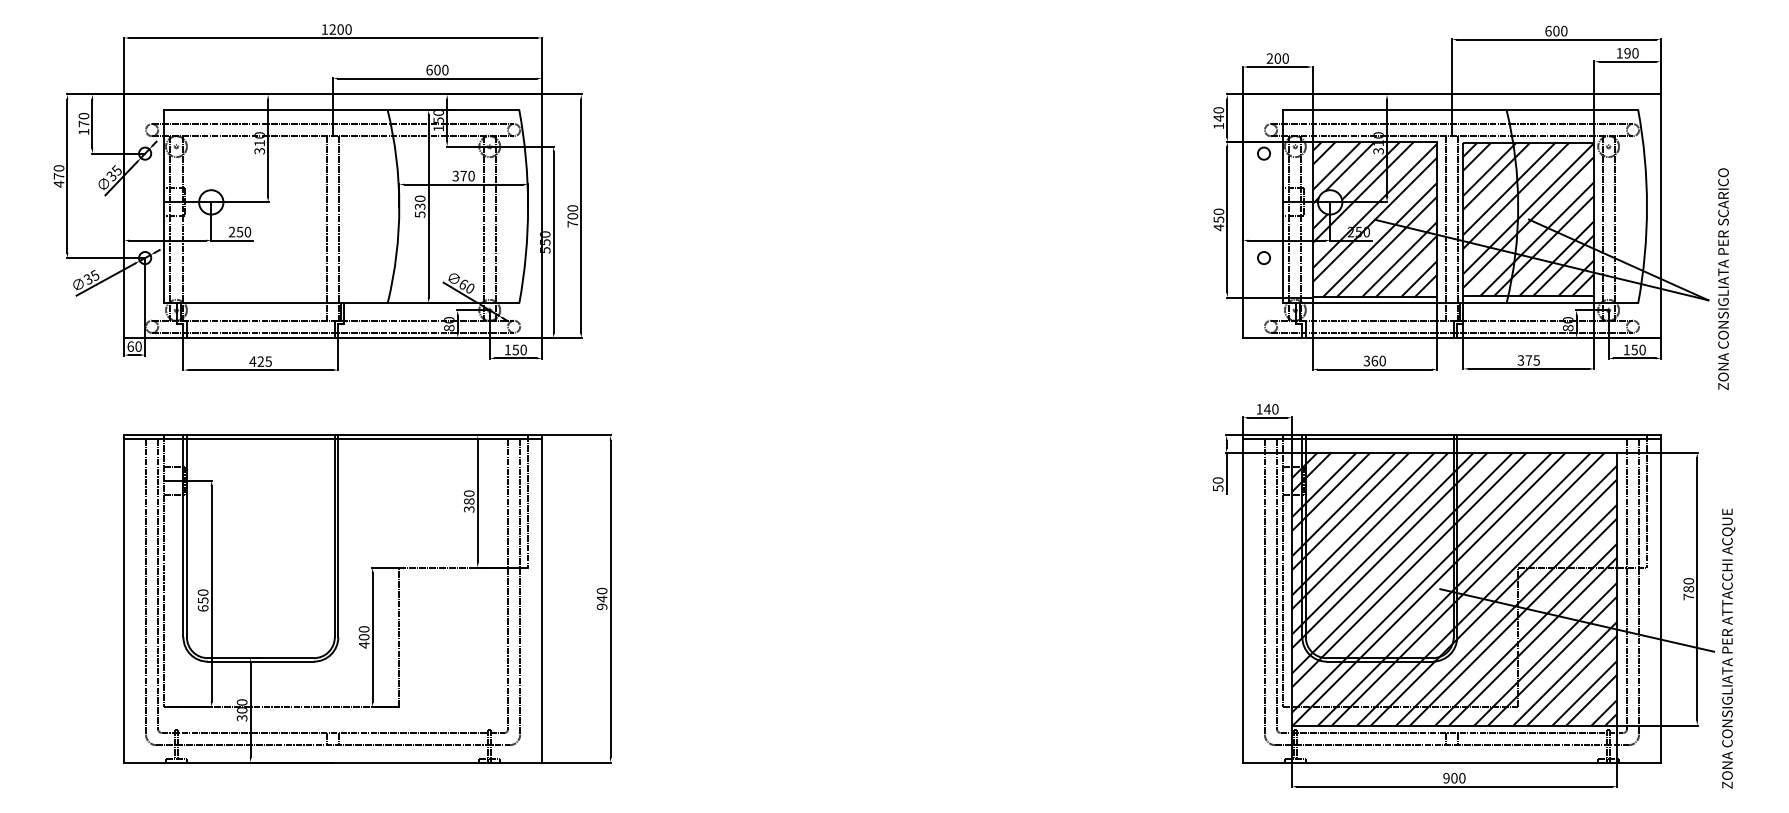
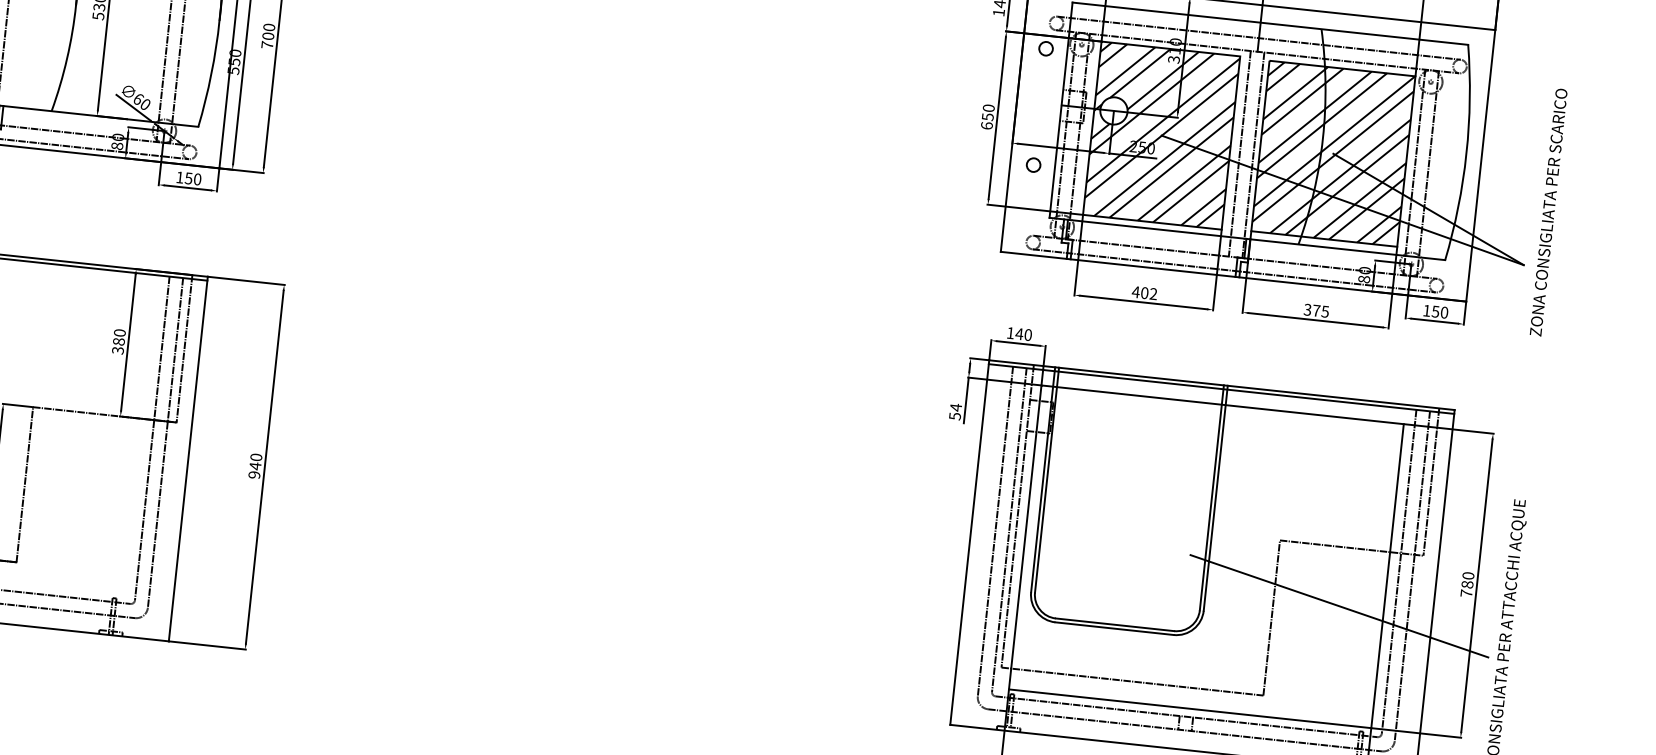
text: (1218, 227) -> (986, 125), 450 -> 650
text: (1723, 279) -> (1548, 212), moved
text: (1374, 360) -> (1144, 292), 360 -> 402
text: (1217, 480) -> (955, 407), 50 -> 54
hatch: (1454, 588) -> (1206, 556), removed

